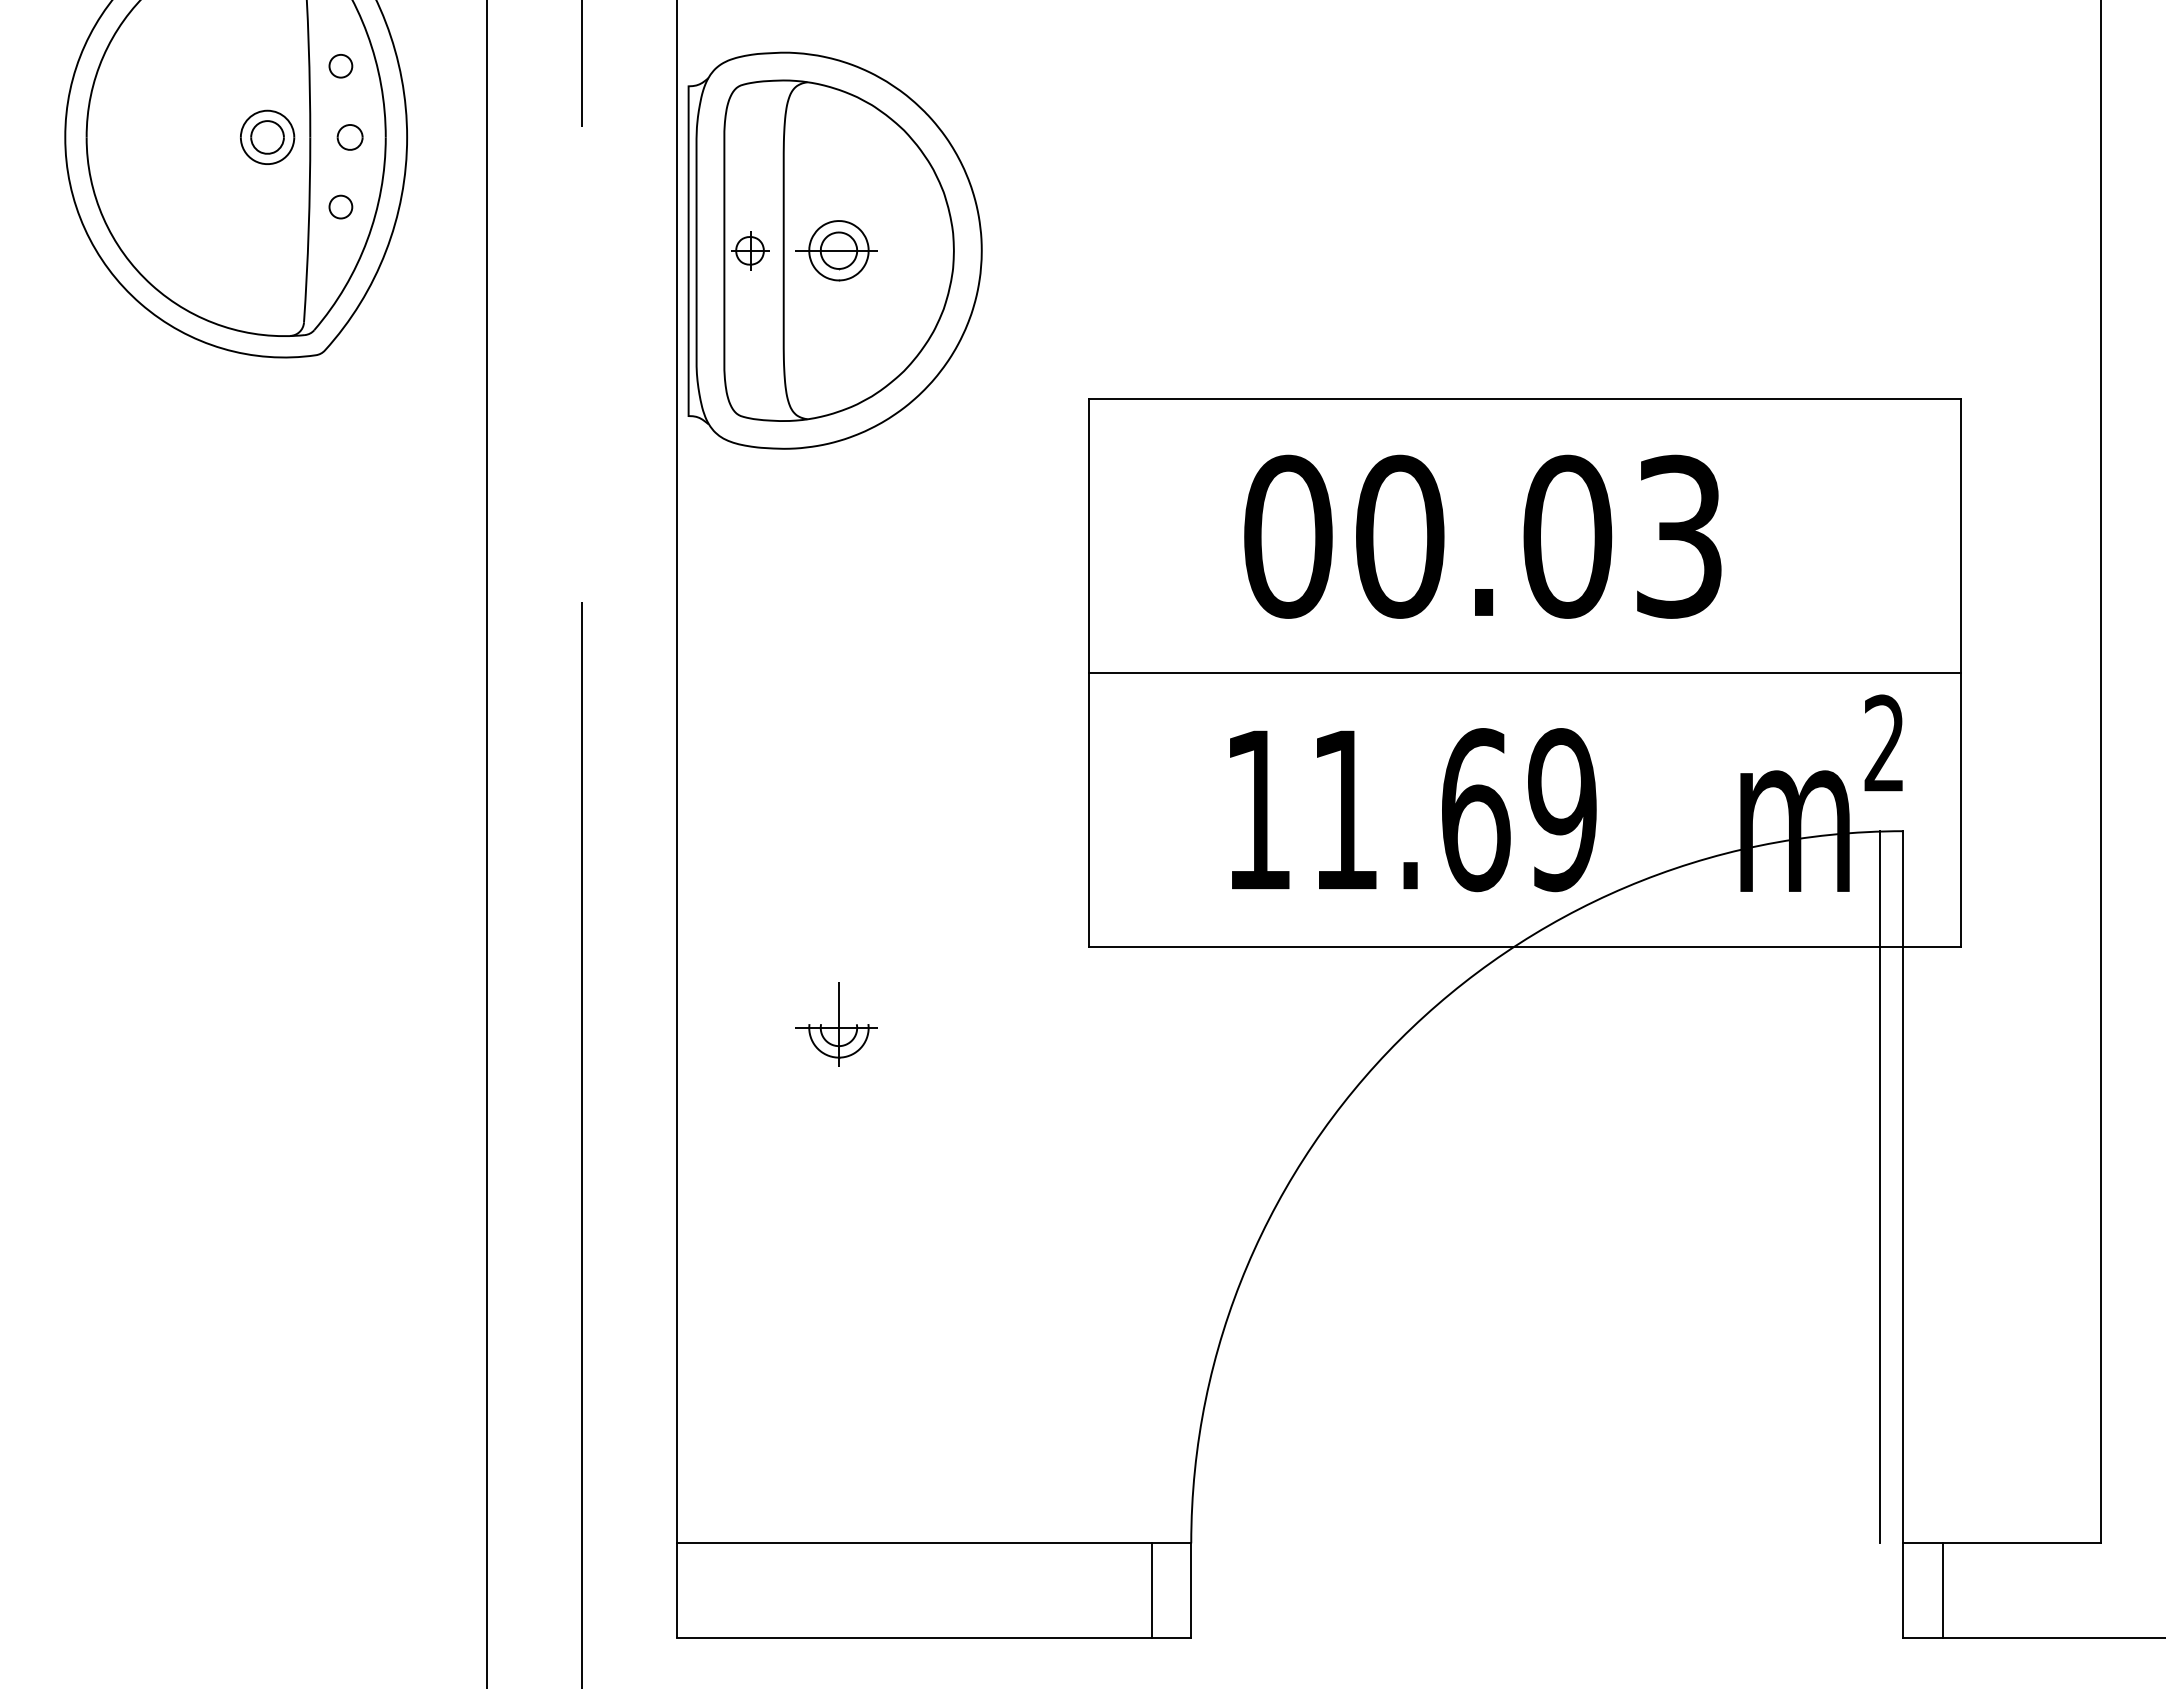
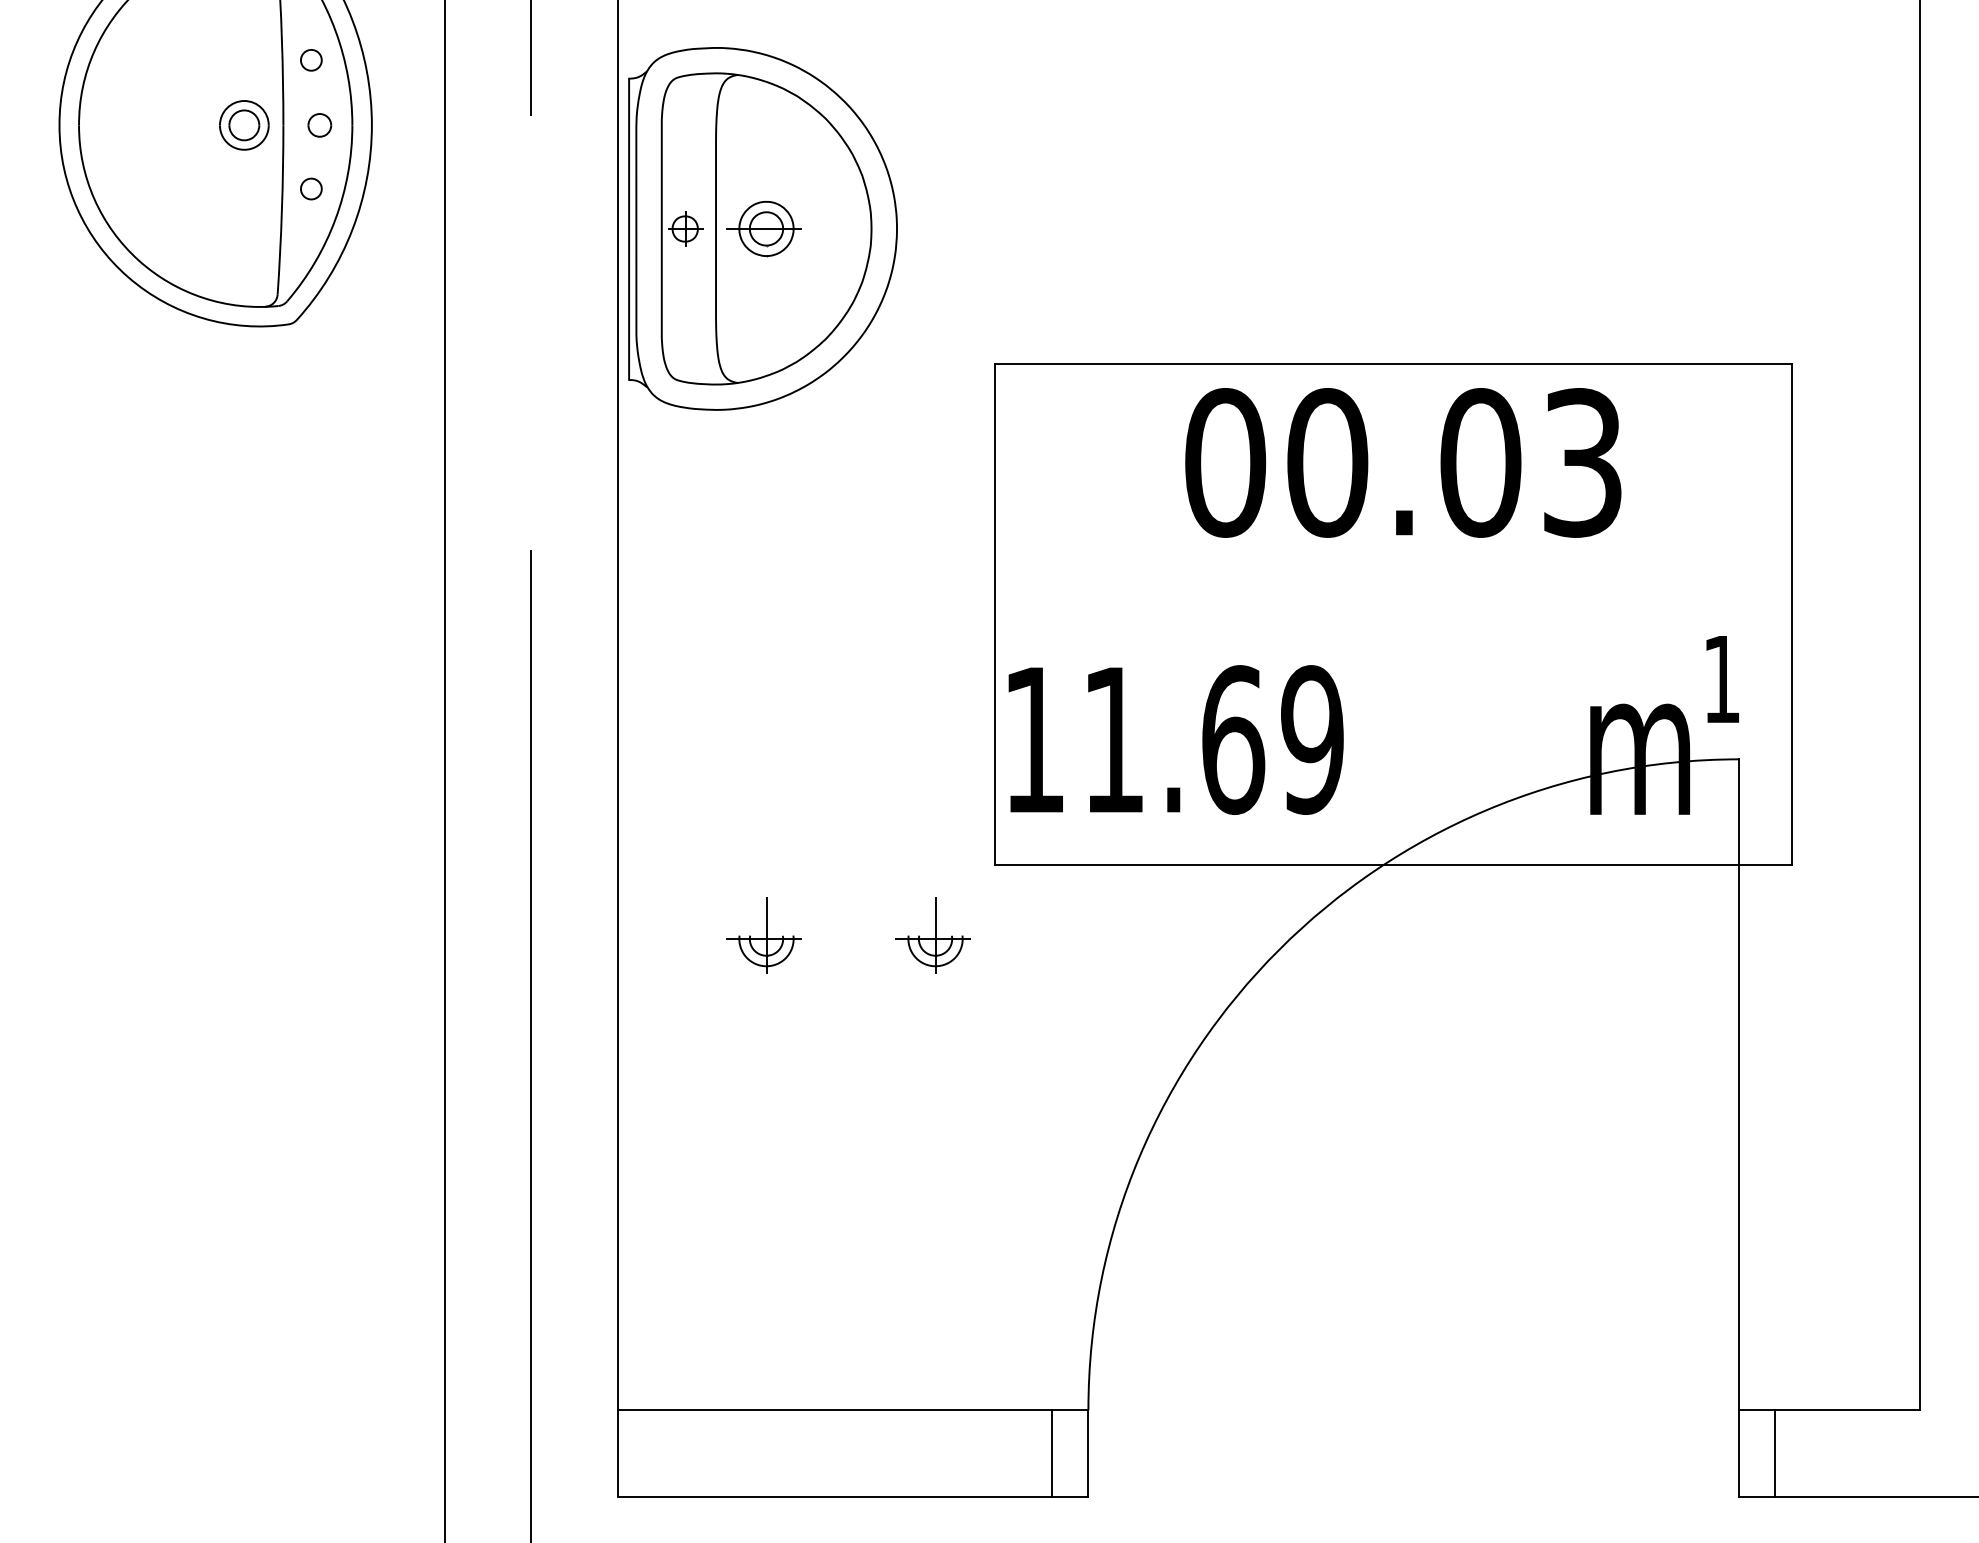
text: (1482, 536) -> (1402, 462), moved
line: (1524, 672) -> (1392, 614), removed
text: (1883, 742) -> (1720, 678), 2 -> 1
text: (1413, 810) -> (1176, 740), moved
part: (1021, 1024) -> (933, 935), added
line: (1879, 1187) -> (1717, 1084), removed

